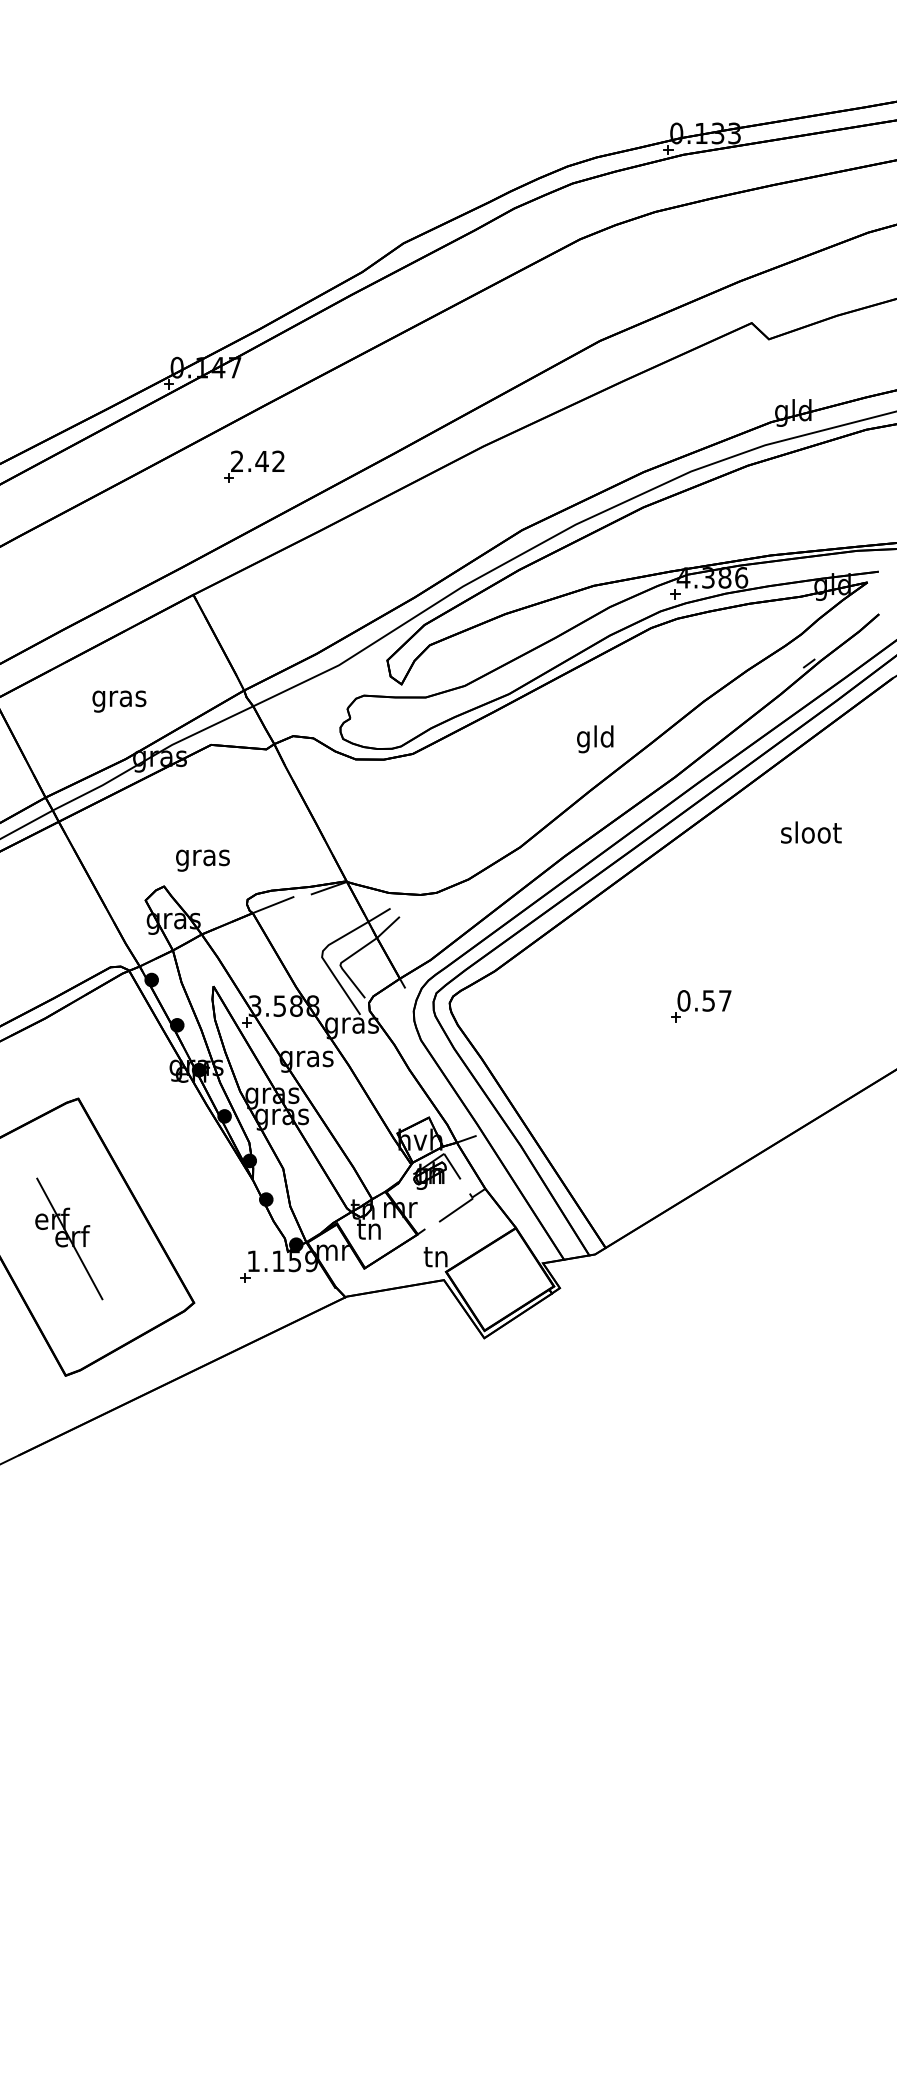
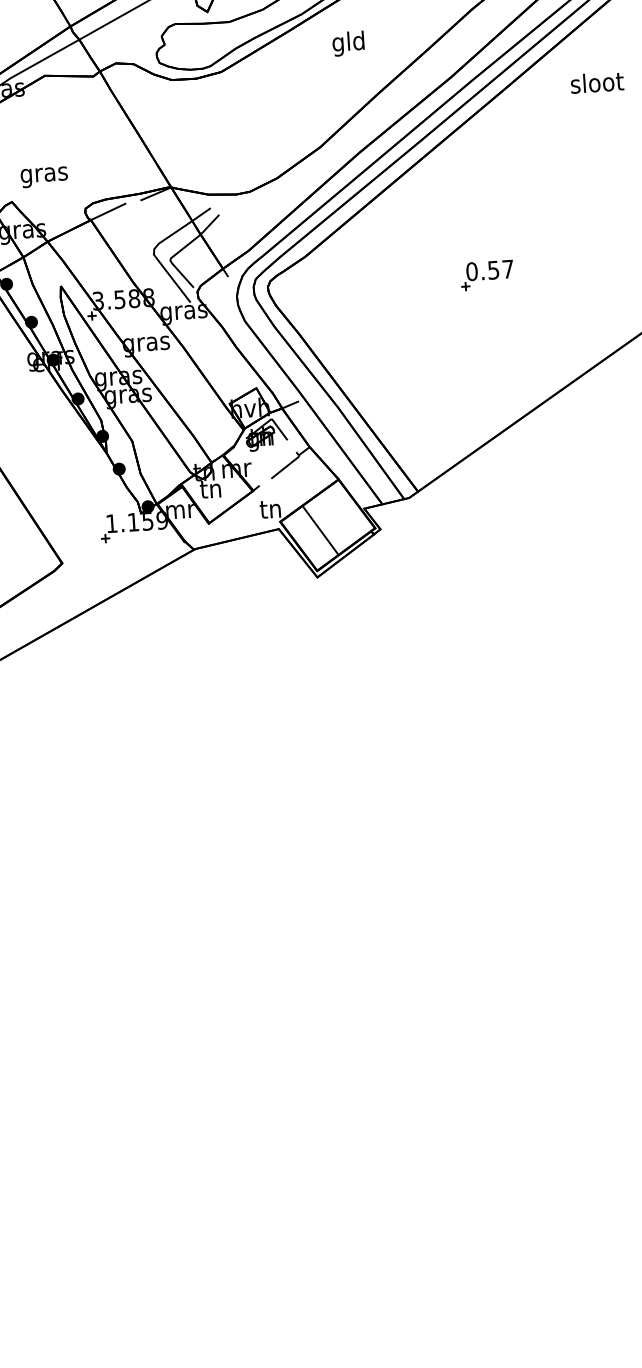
text: (595, 739) -> (348, 43), moved
text: (811, 832) -> (597, 82), moved
line: (490, 1283) -> (319, 529), added

